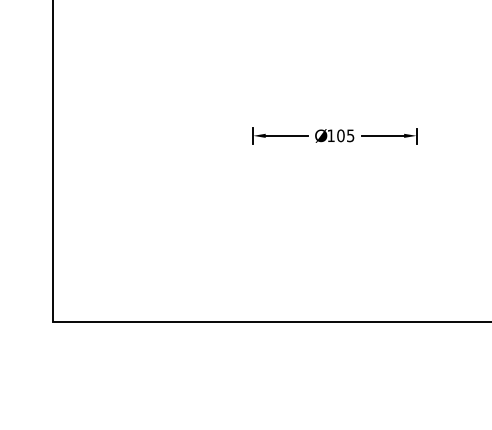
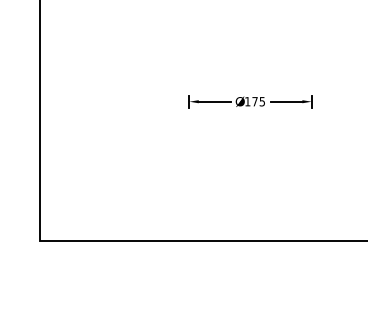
text: (340, 135) -> (254, 101), 105 -> 175

